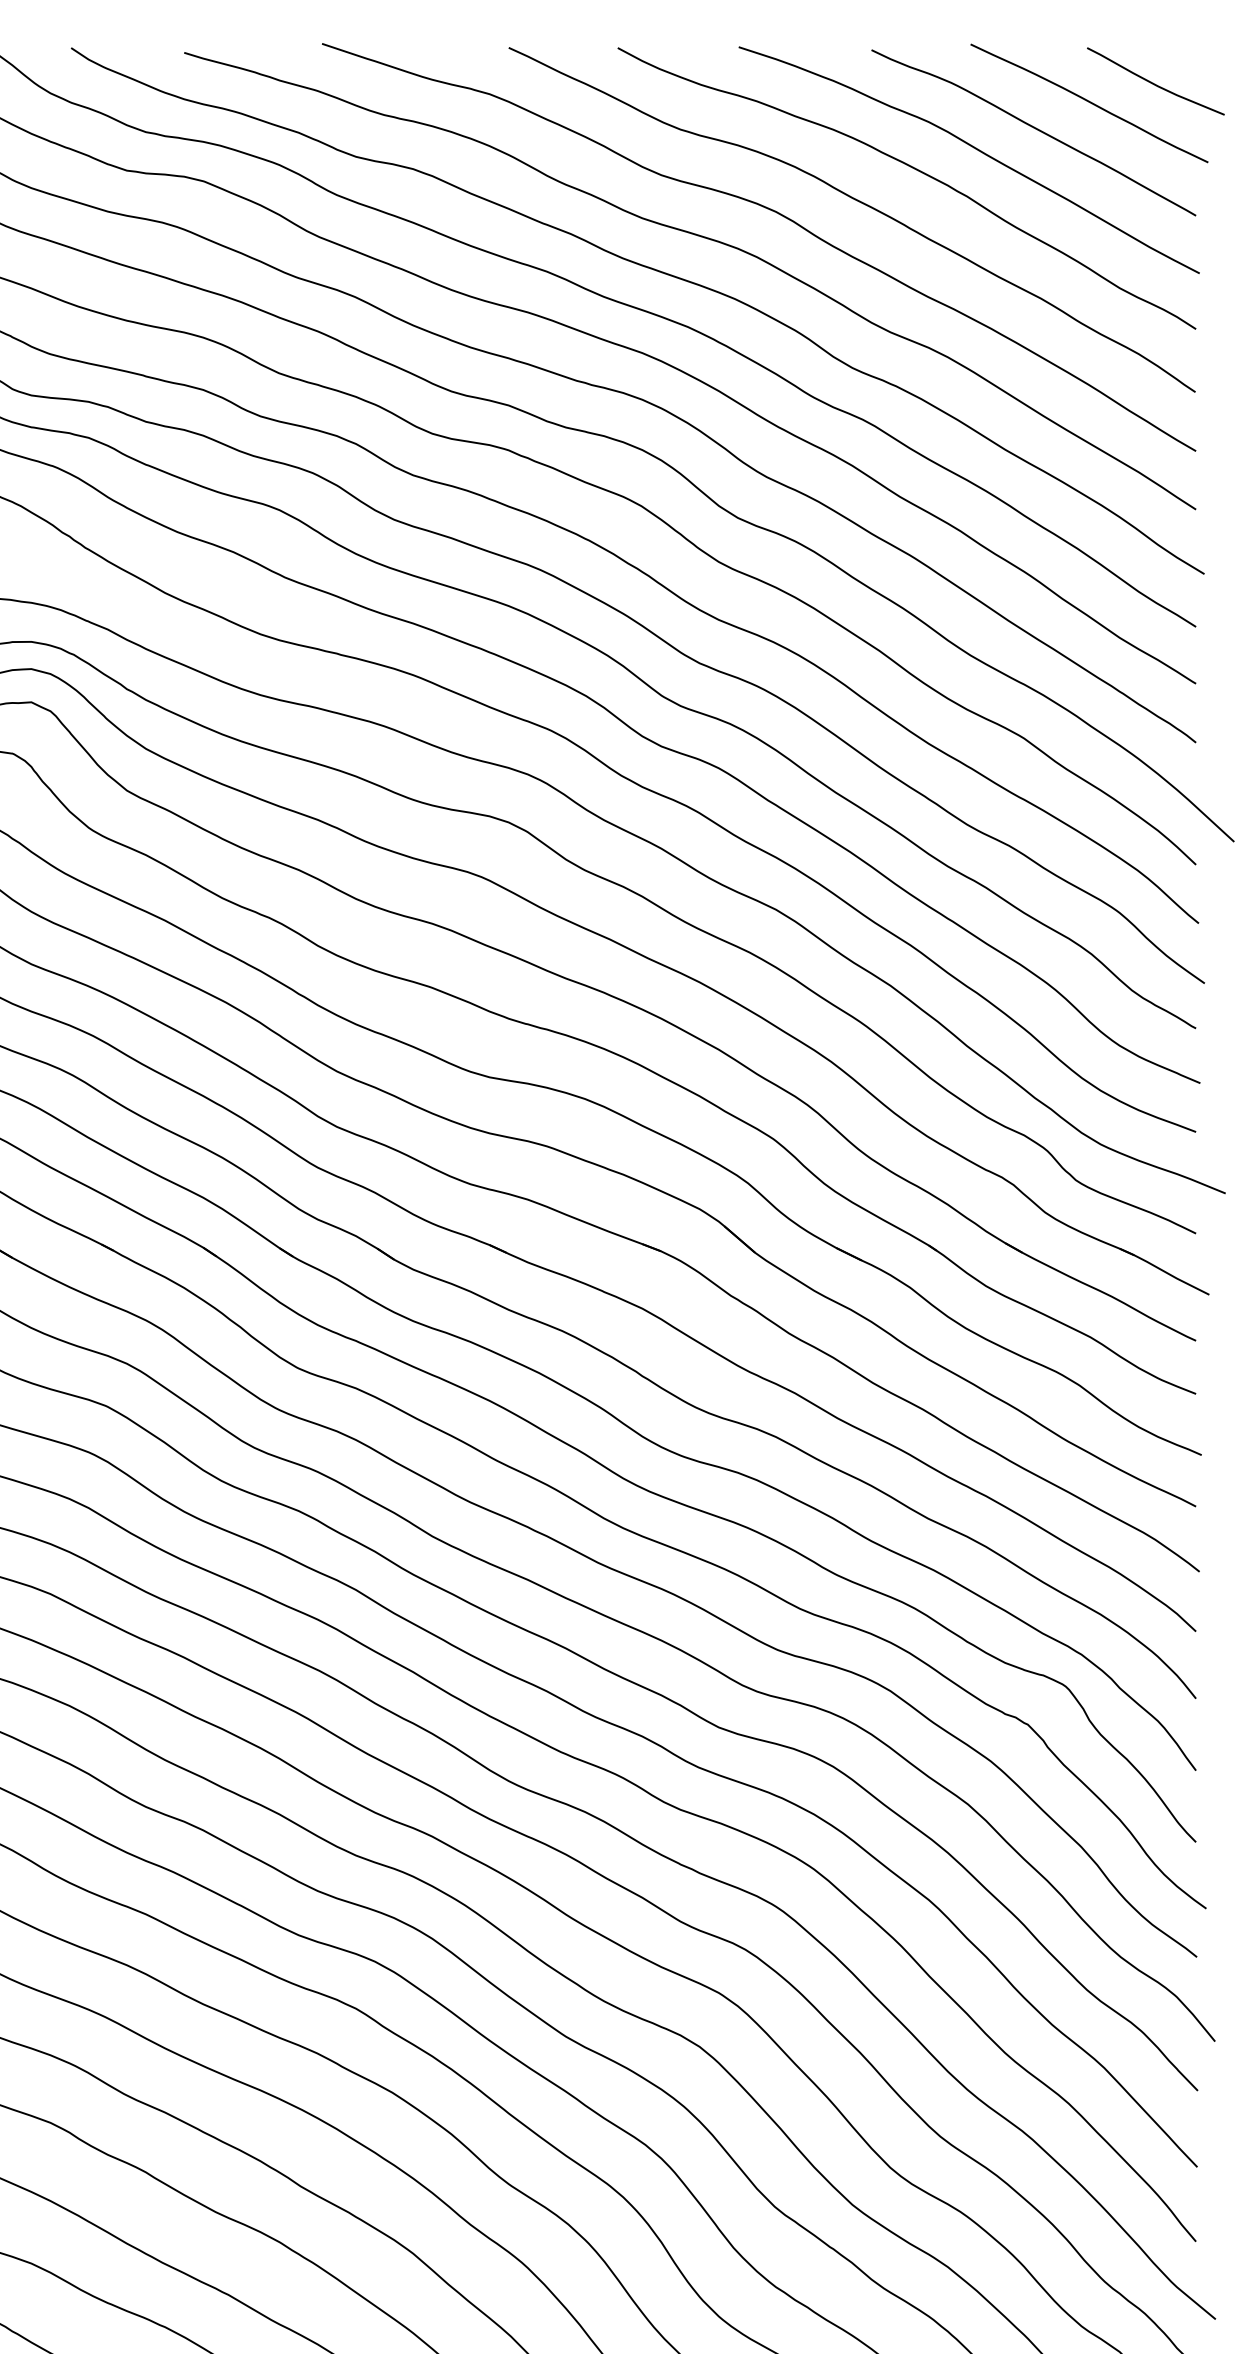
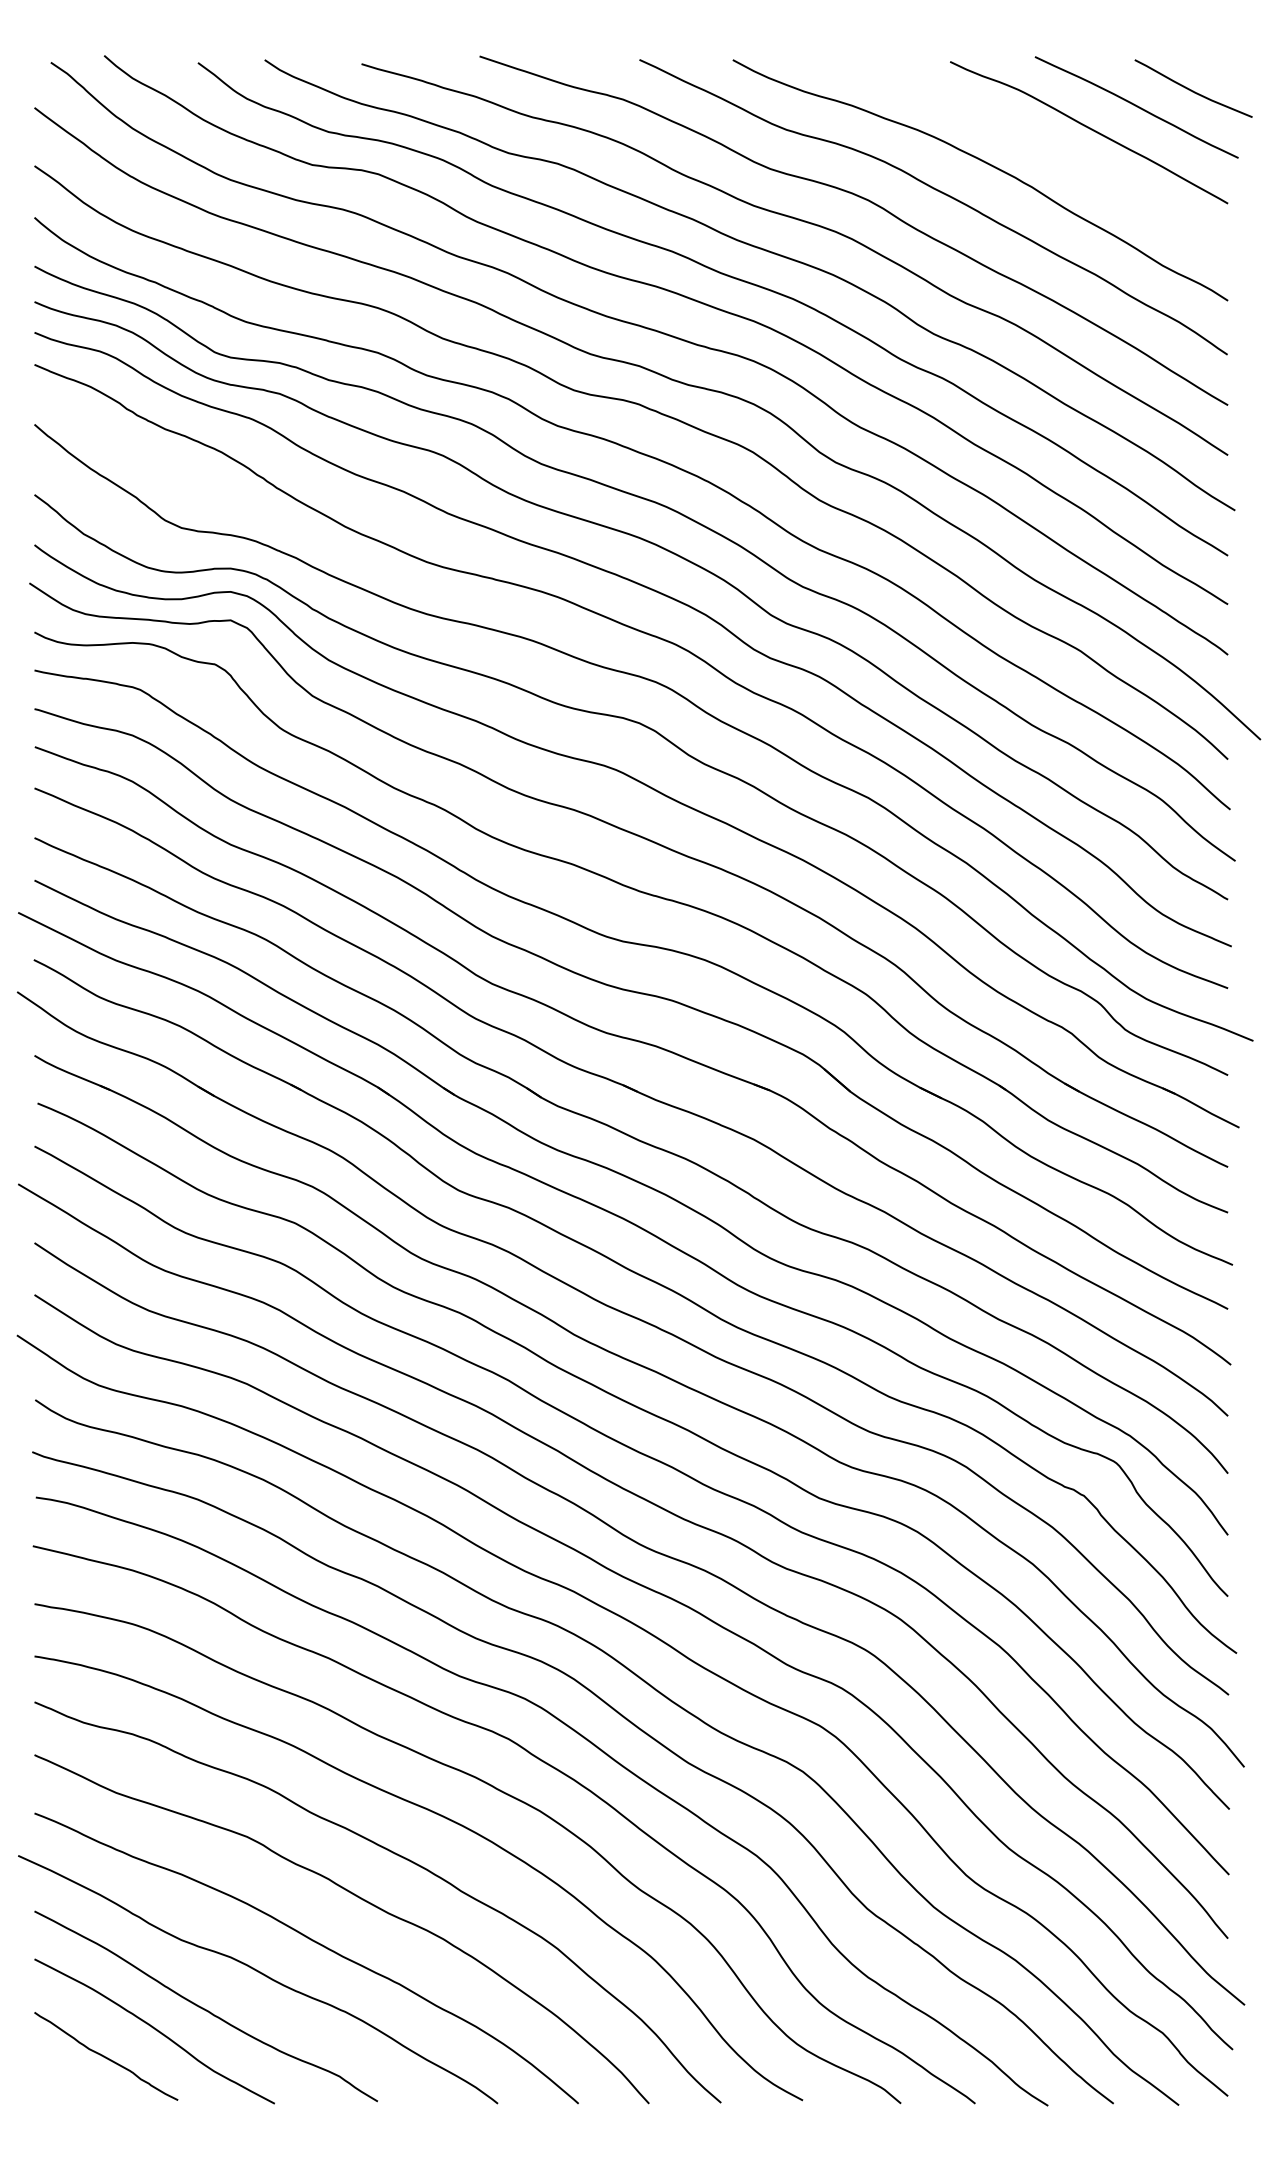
curve: (975, 150) -> (1039, 147), removed

